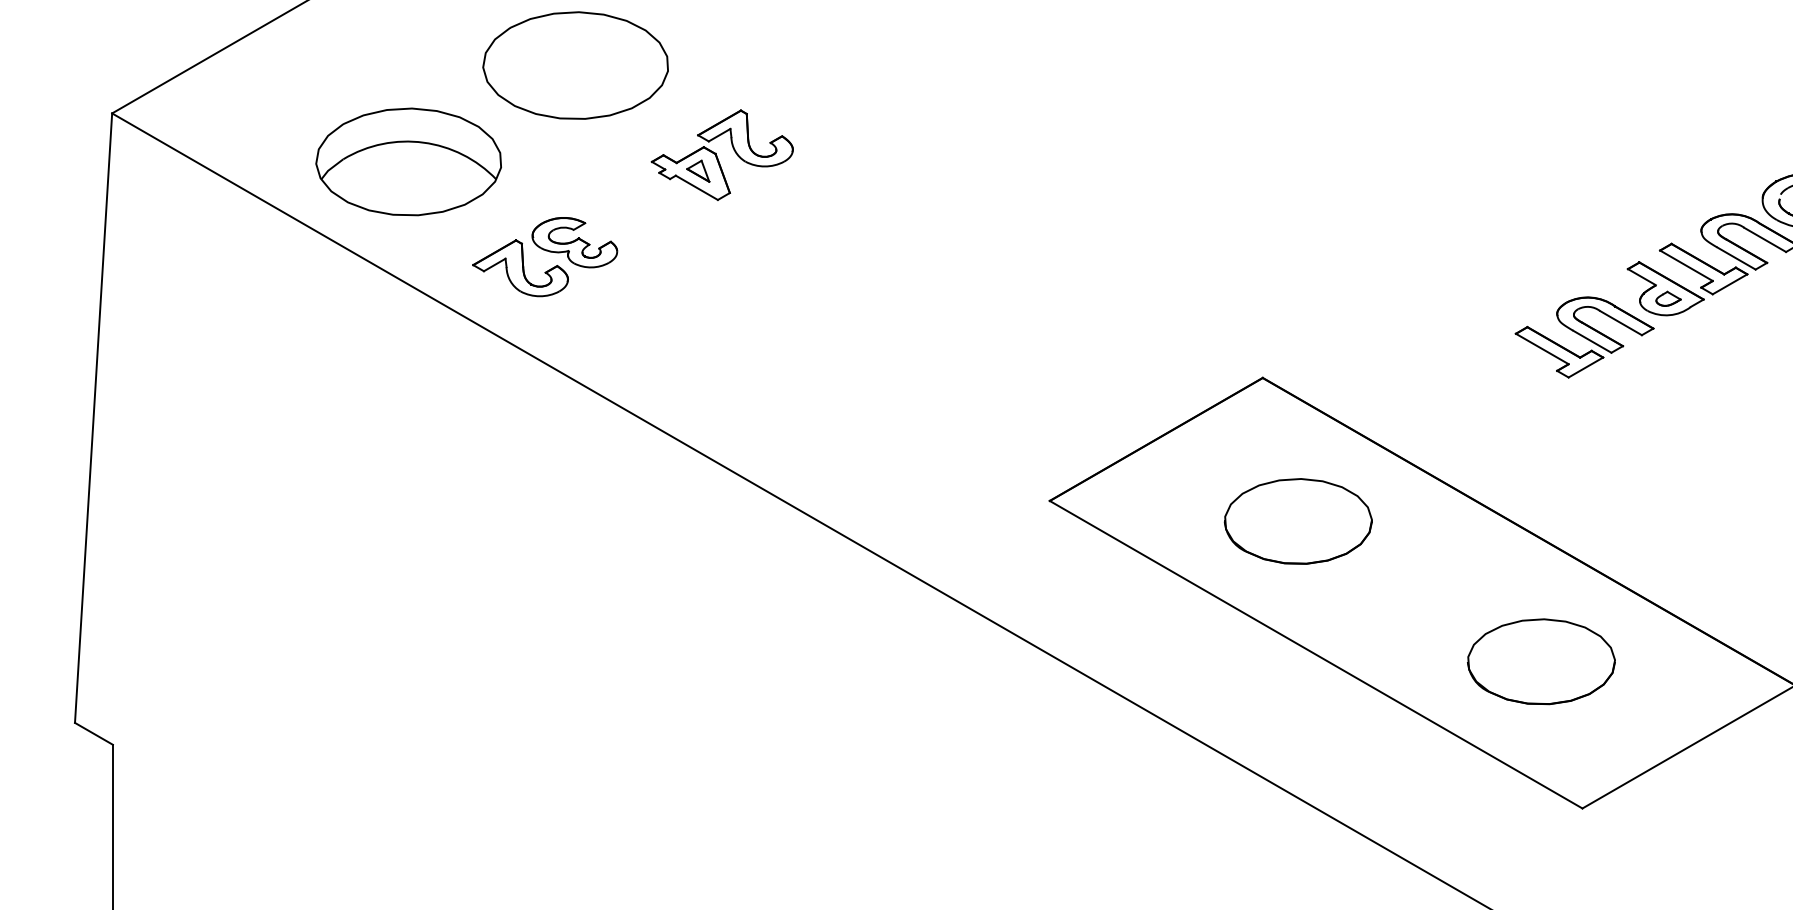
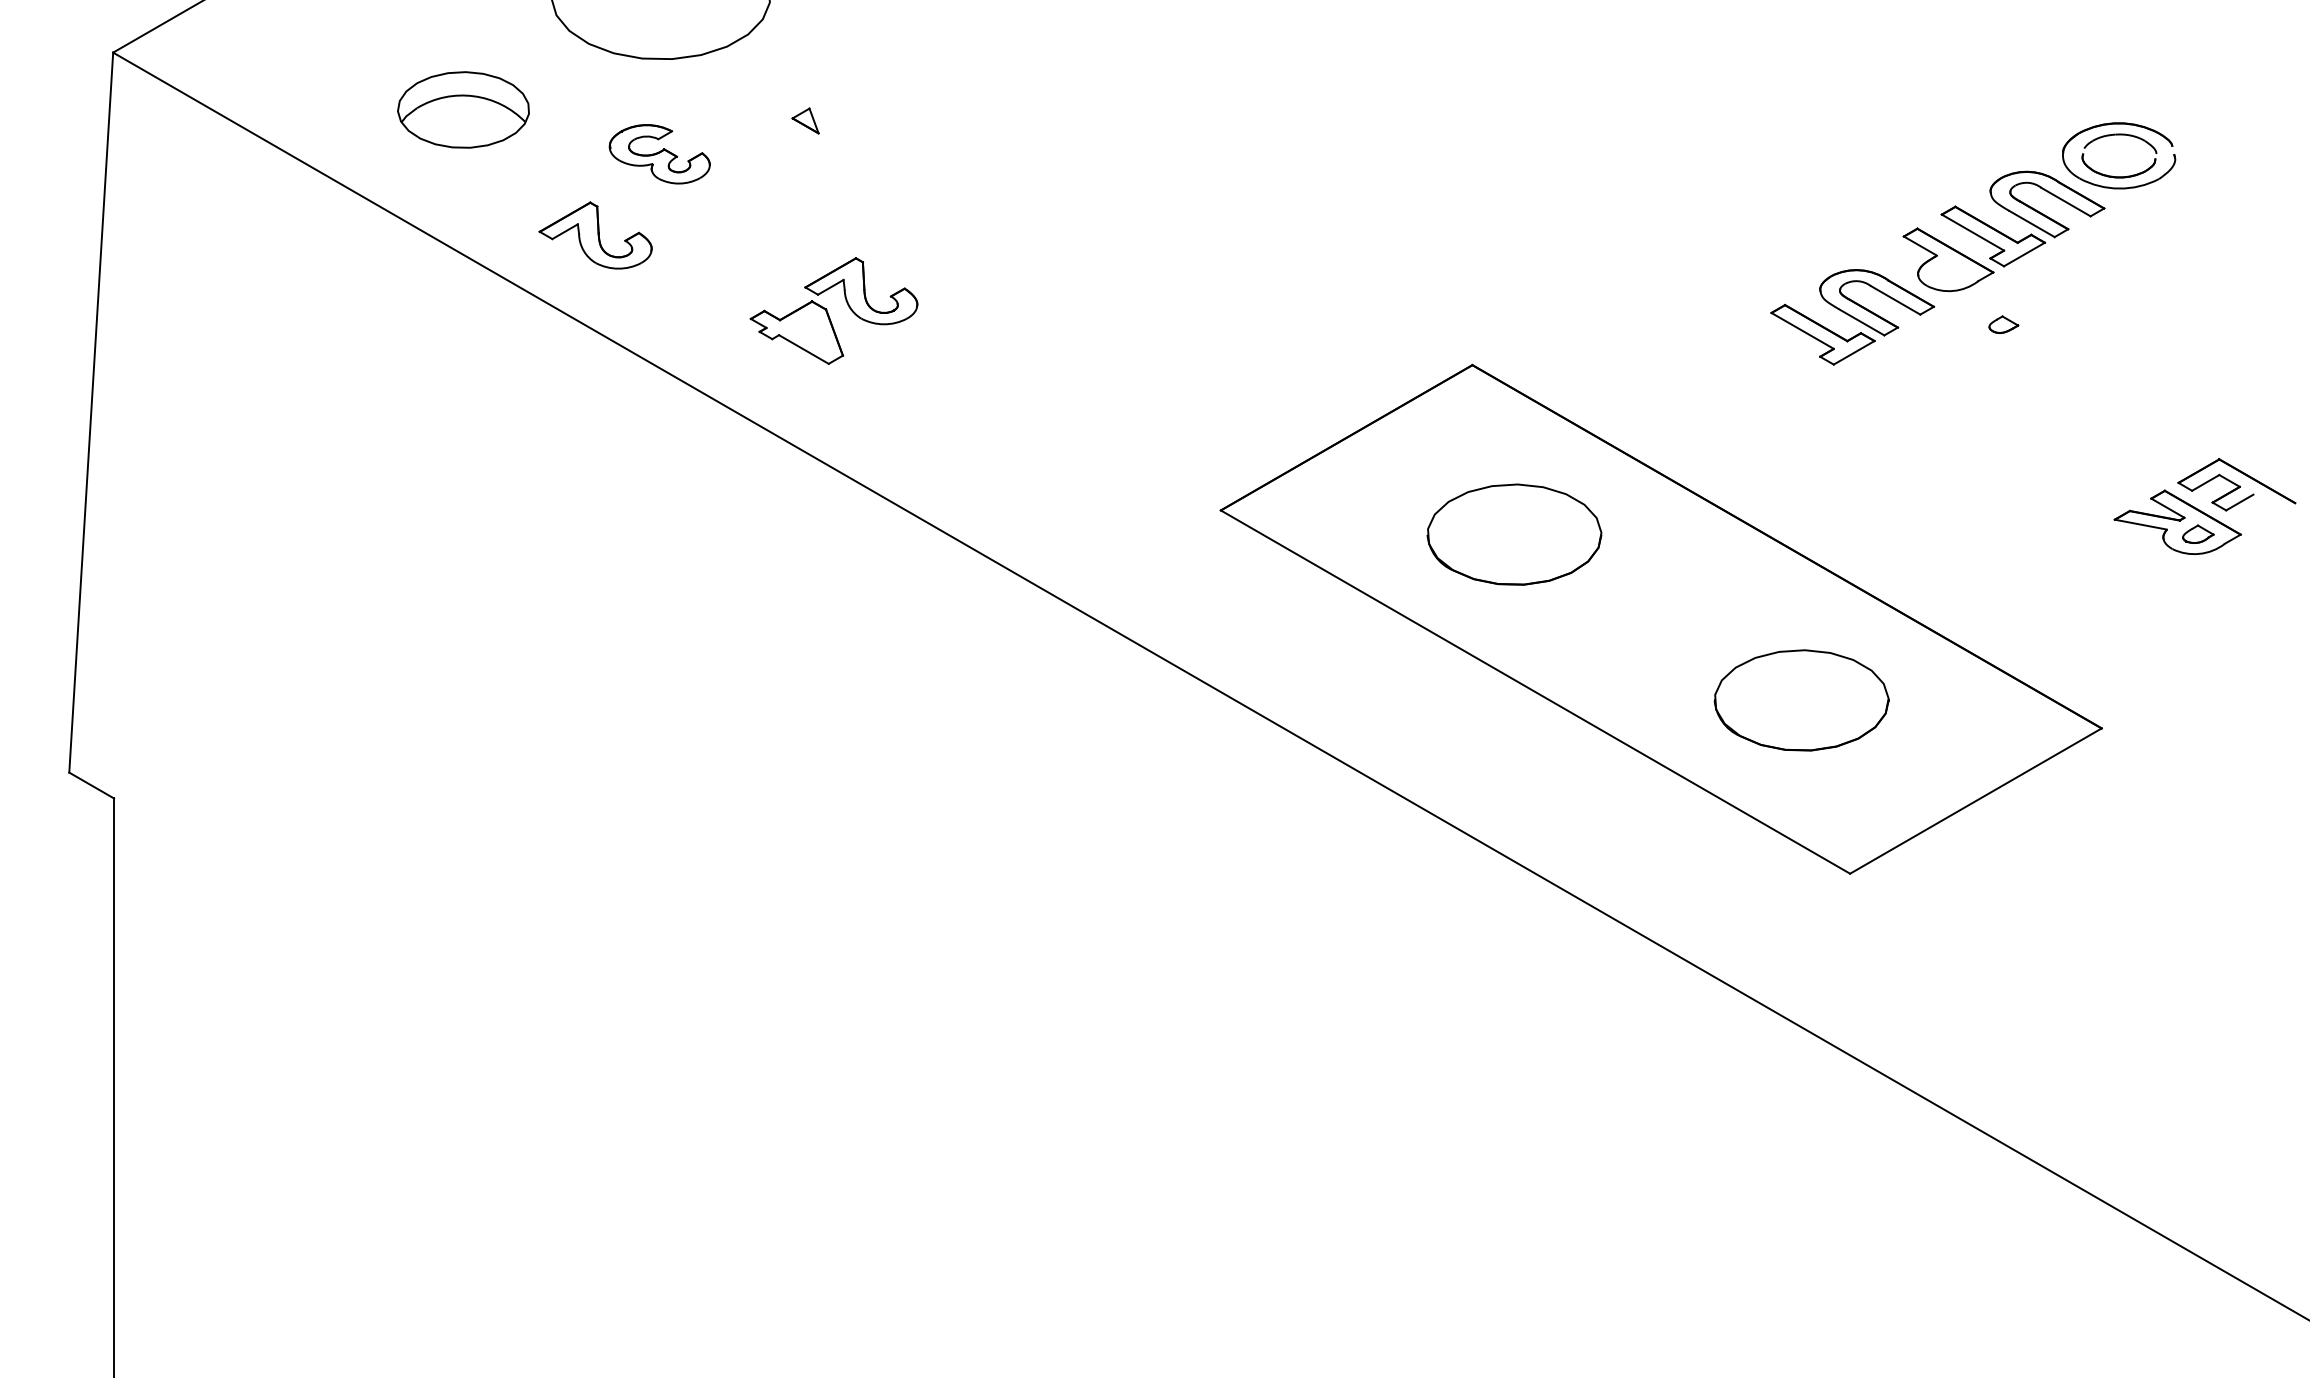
part: (721, 154) -> (833, 310), moved
part: (408, 161) -> (463, 109), size x0.6
part: (574, 242) -> (659, 154), moved
part: (1668, 298) -> (2003, 324), moved

